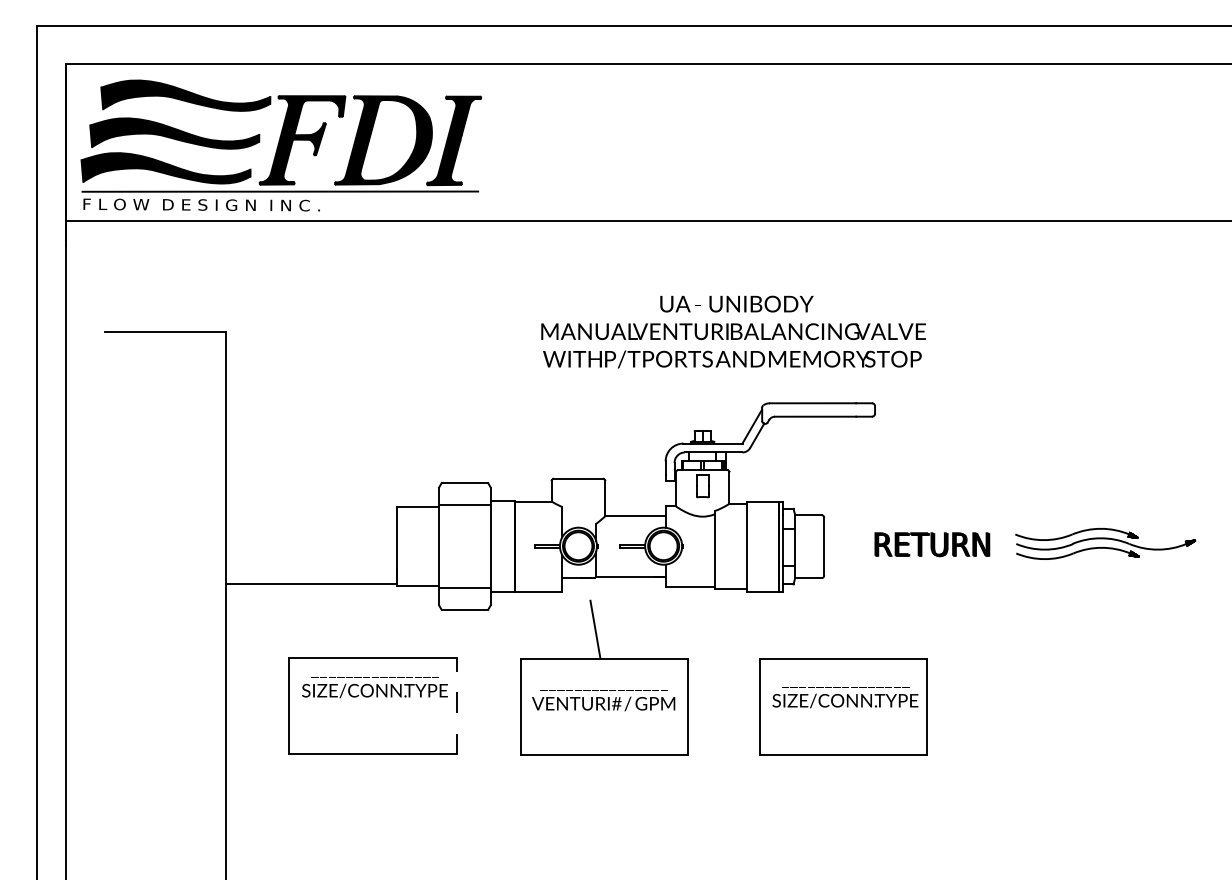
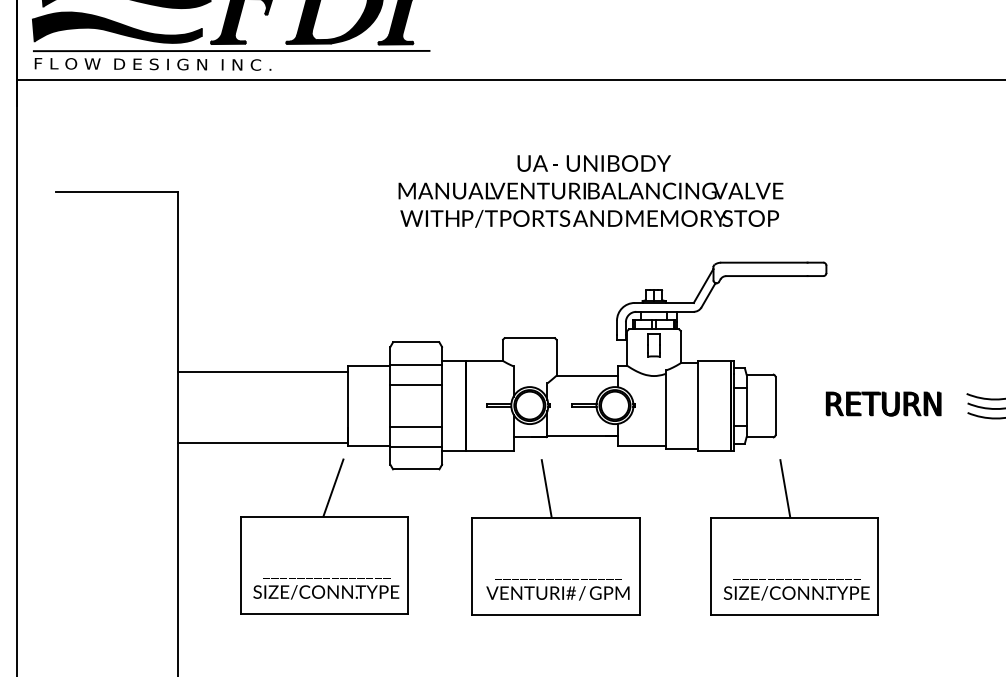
text: (733, 331) -> (590, 190), moved
line: (311, 512) -> (262, 371), added
line: (464, 525) -> (415, 384), added
line: (464, 567) -> (415, 426), added
line: (382, 628) -> (333, 487), added
line: (833, 628) -> (784, 487), added
text: (374, 687) -> (325, 588), moved
text: (845, 697) -> (796, 589), moved
text: (603, 700) -> (557, 589), moved
line: (456, 705) -> (407, 564), dashed -> solid

